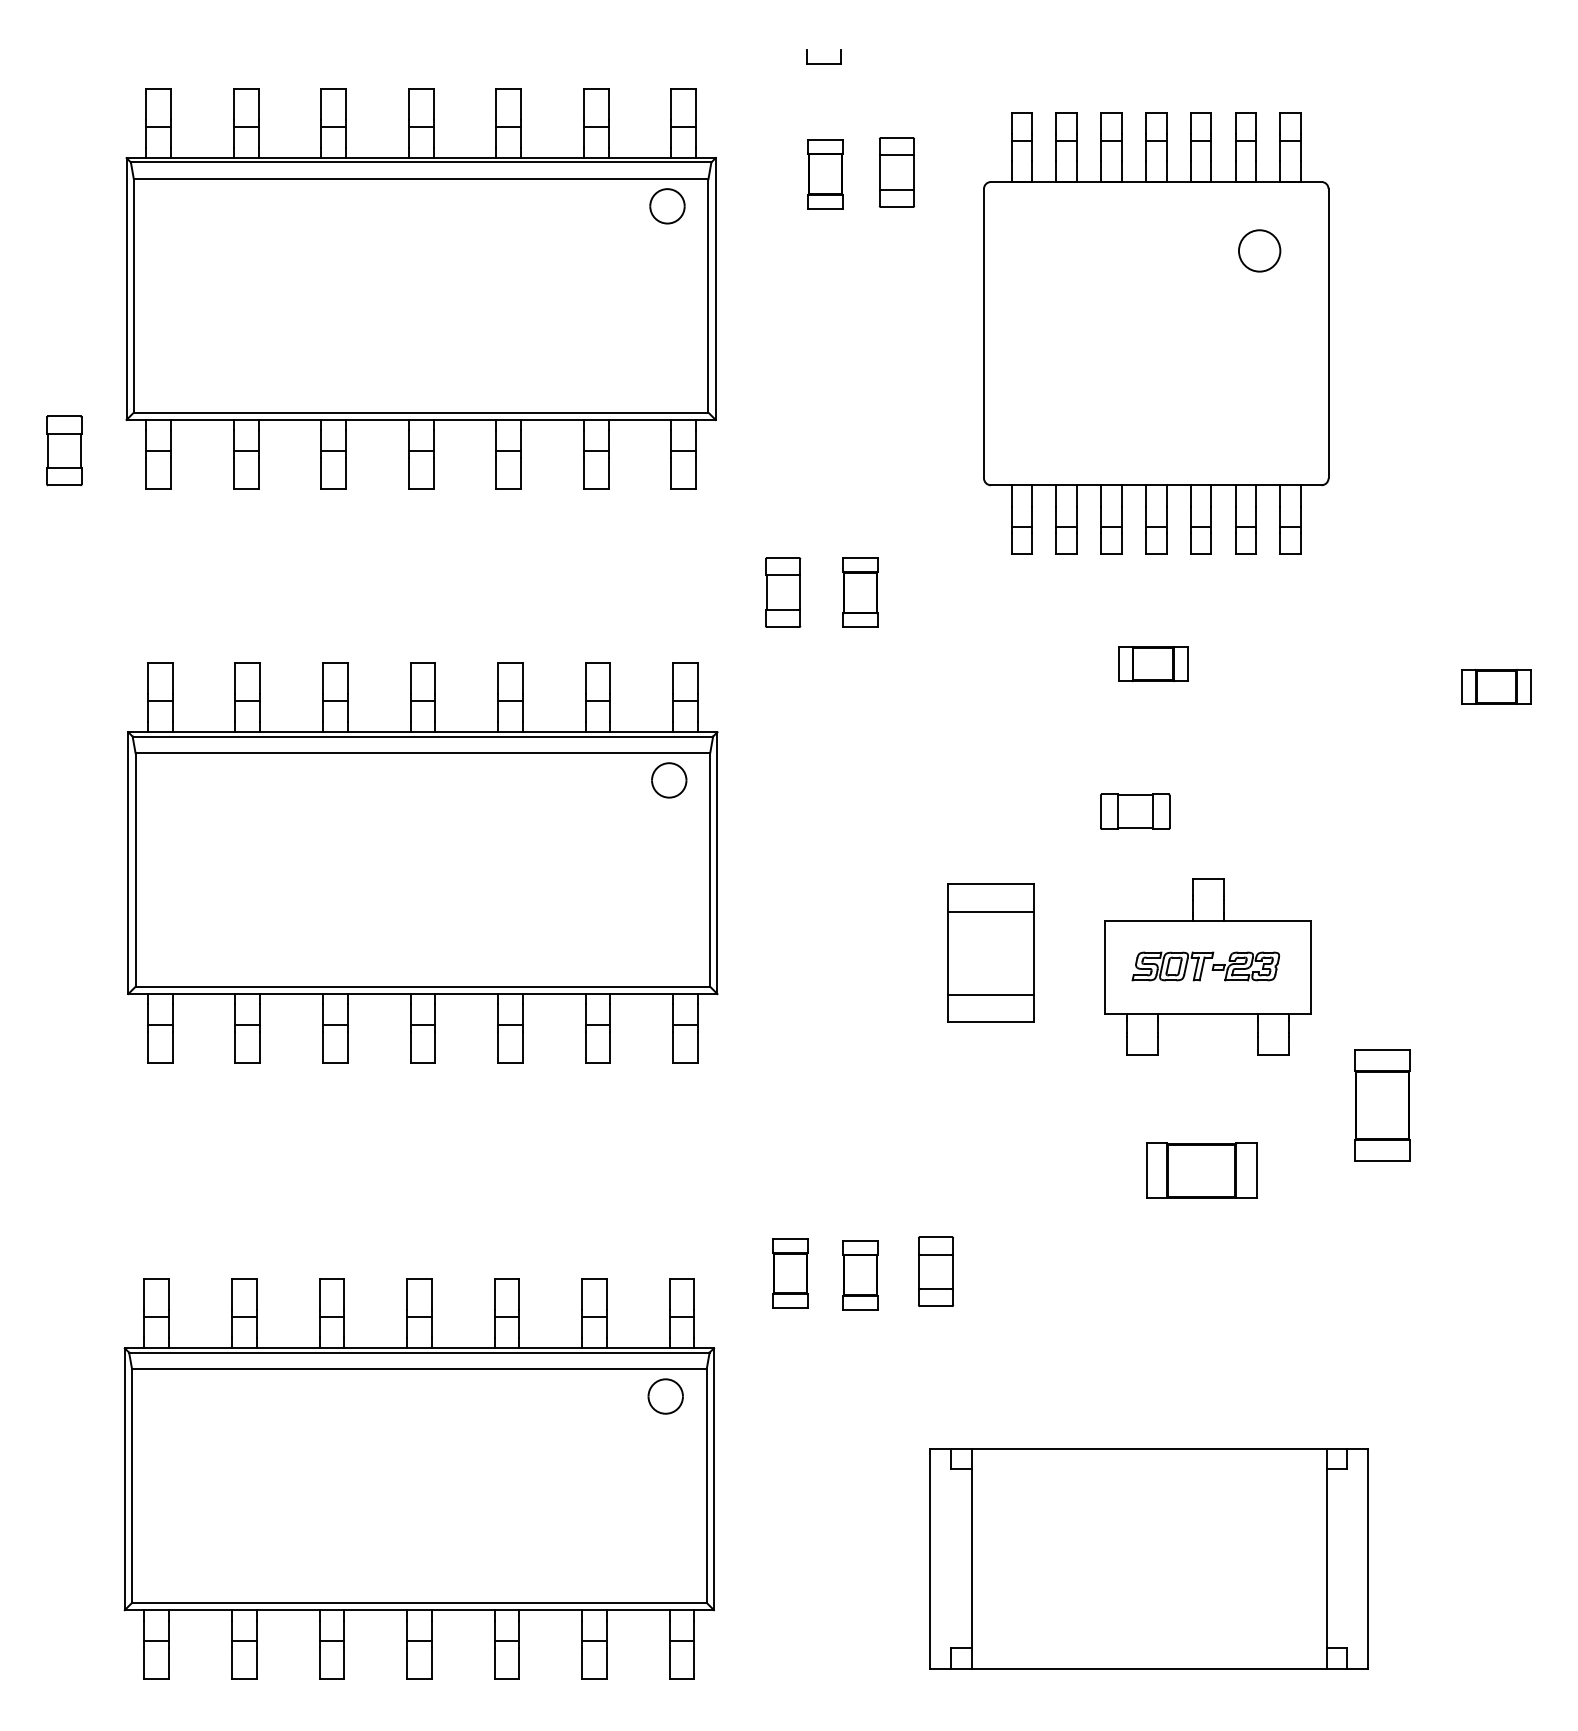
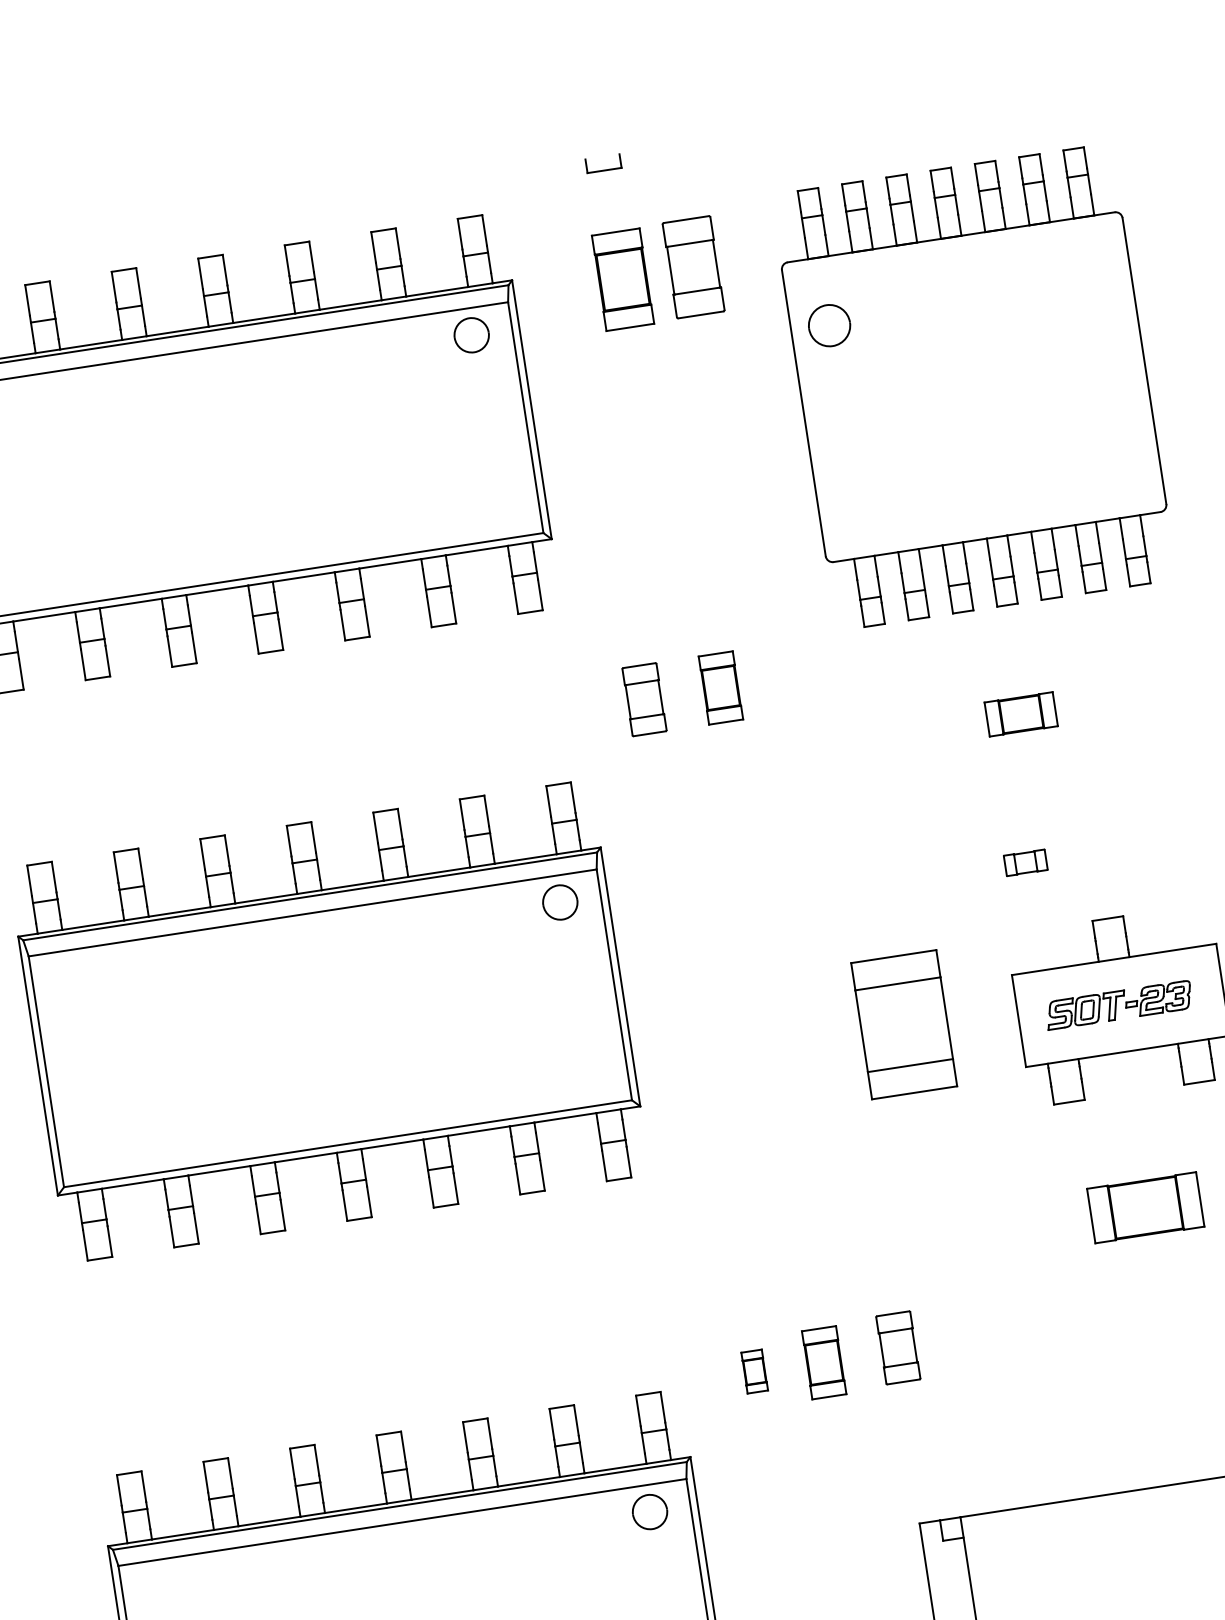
part: (896, 172) -> (692, 267), size x1.4
part: (825, 174) -> (623, 279), size x1.4
part: (1259, 250) -> (829, 325), moved
part: (1135, 811) -> (1025, 862), size x0.6
part: (790, 1273) -> (754, 1371), size x0.6

